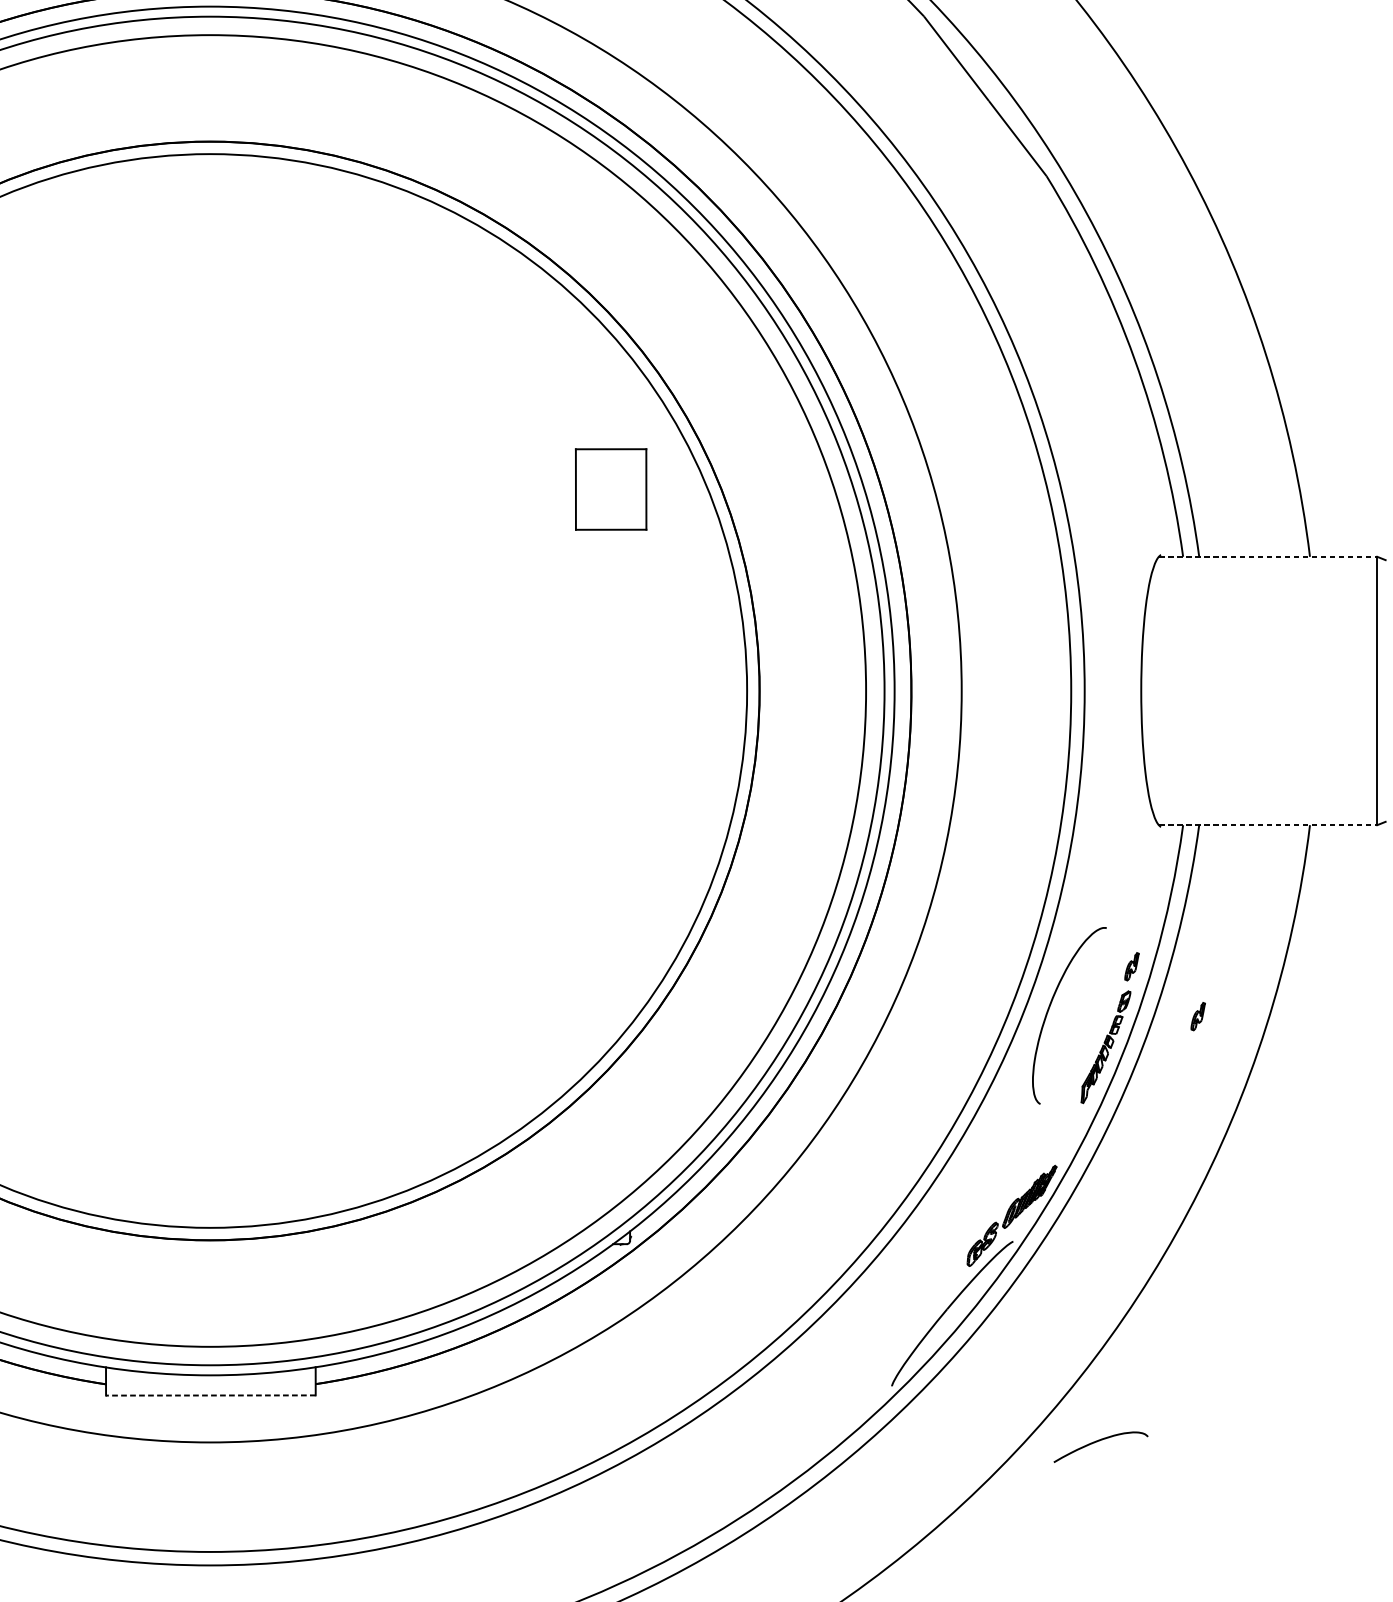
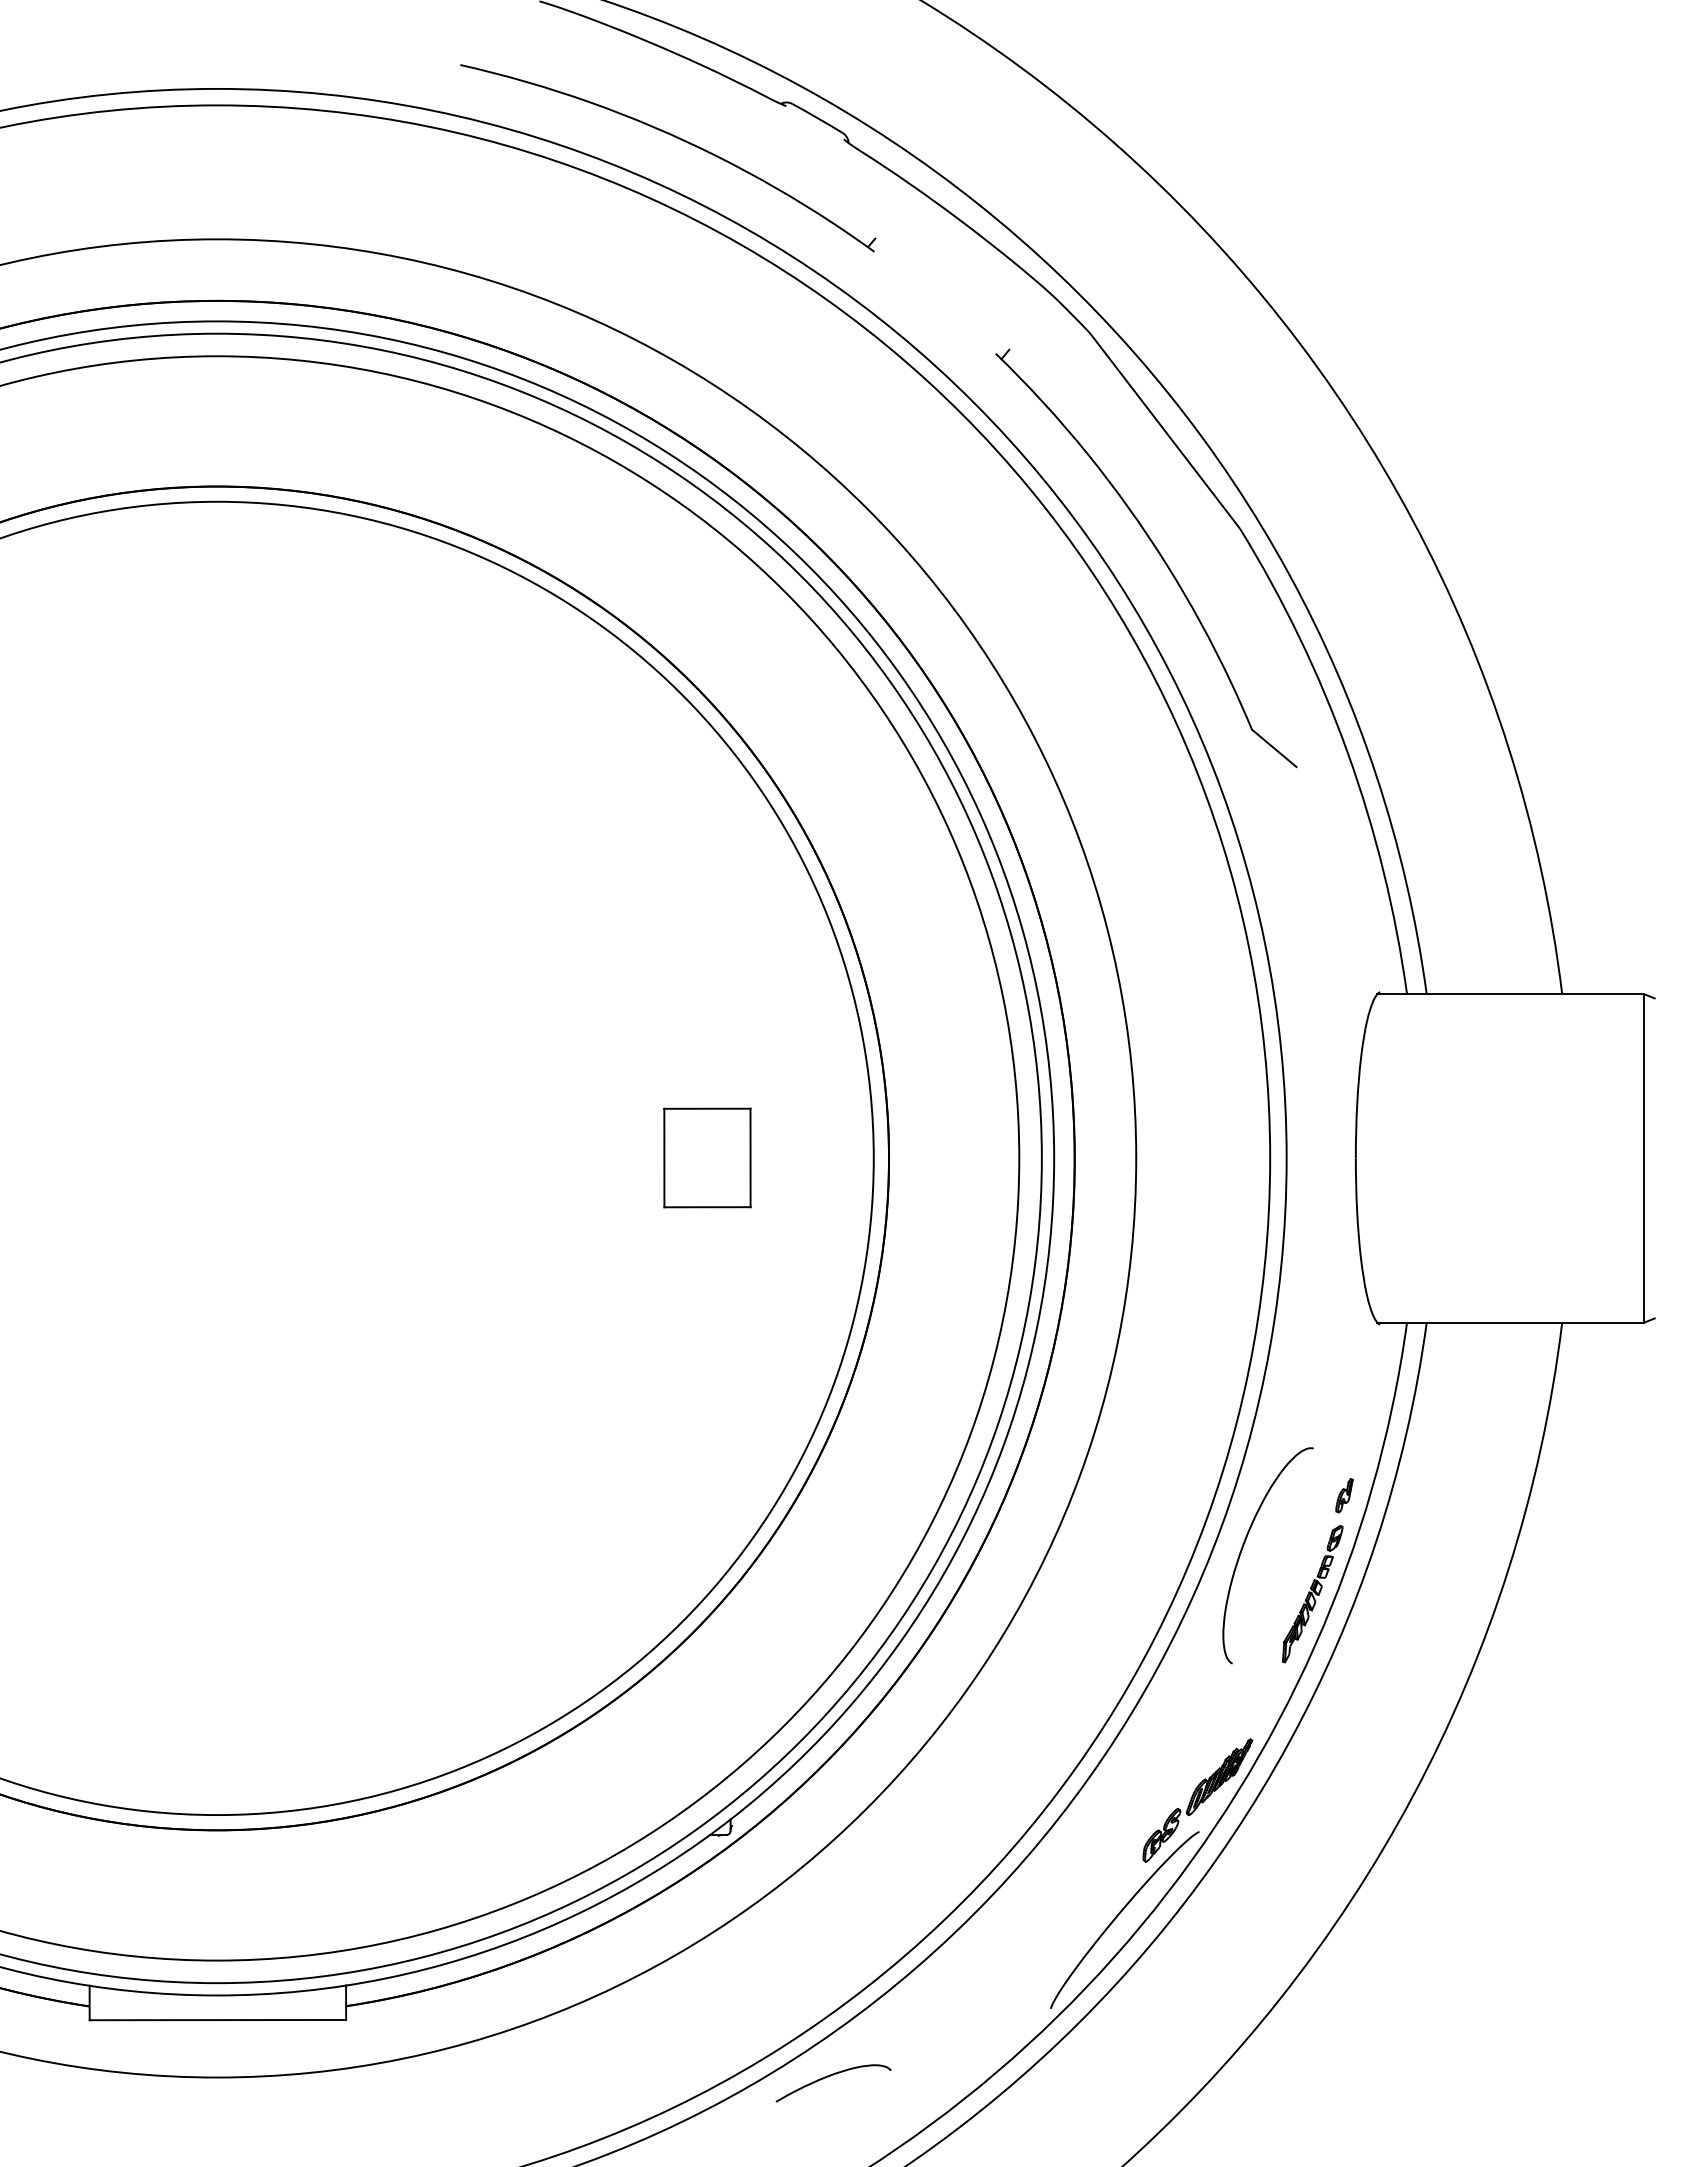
part: (979, 195) -> (1157, 552), added
part: (611, 489) -> (707, 1157), moved
line: (1267, 556) -> (1510, 994), dashed -> solid
line: (1267, 825) -> (1510, 1322), dashed -> solid
part: (1198, 1016) -> (1425, 1556), removed
line: (210, 1395) -> (217, 2020), dashed -> solid
curve: (1099, 1441) -> (831, 2076), moved

